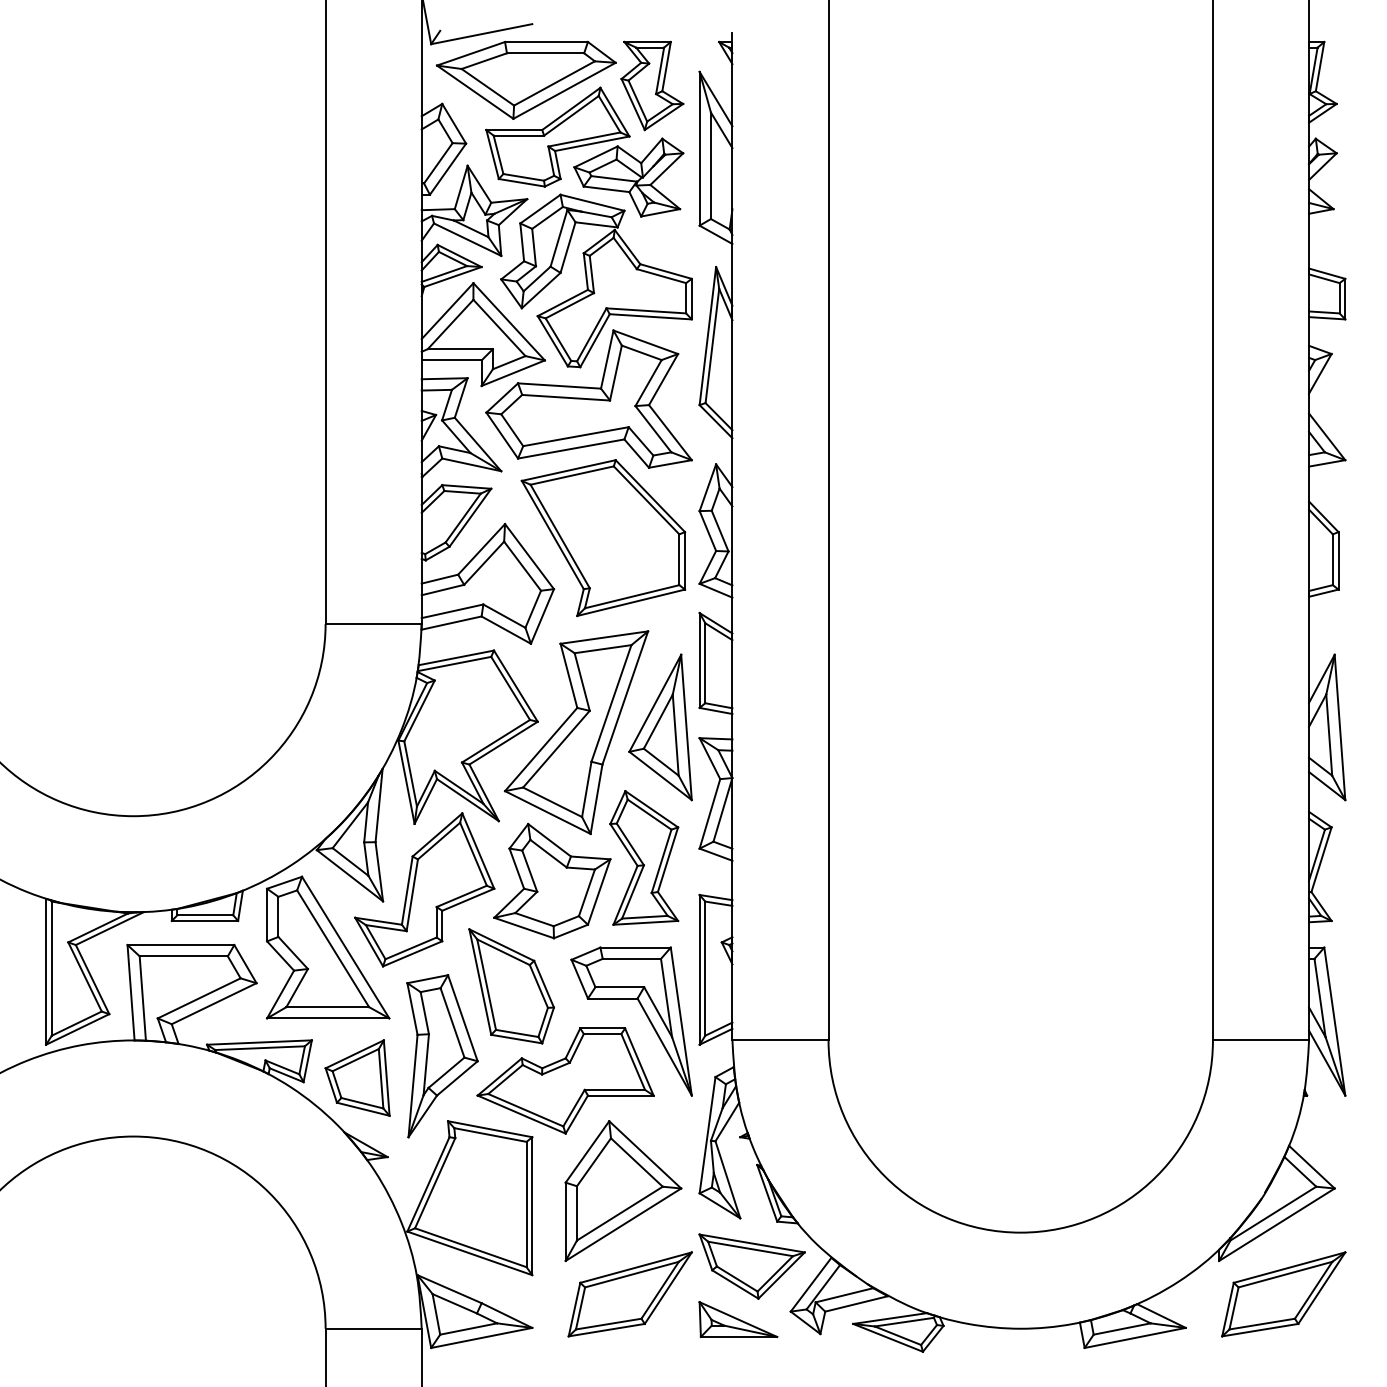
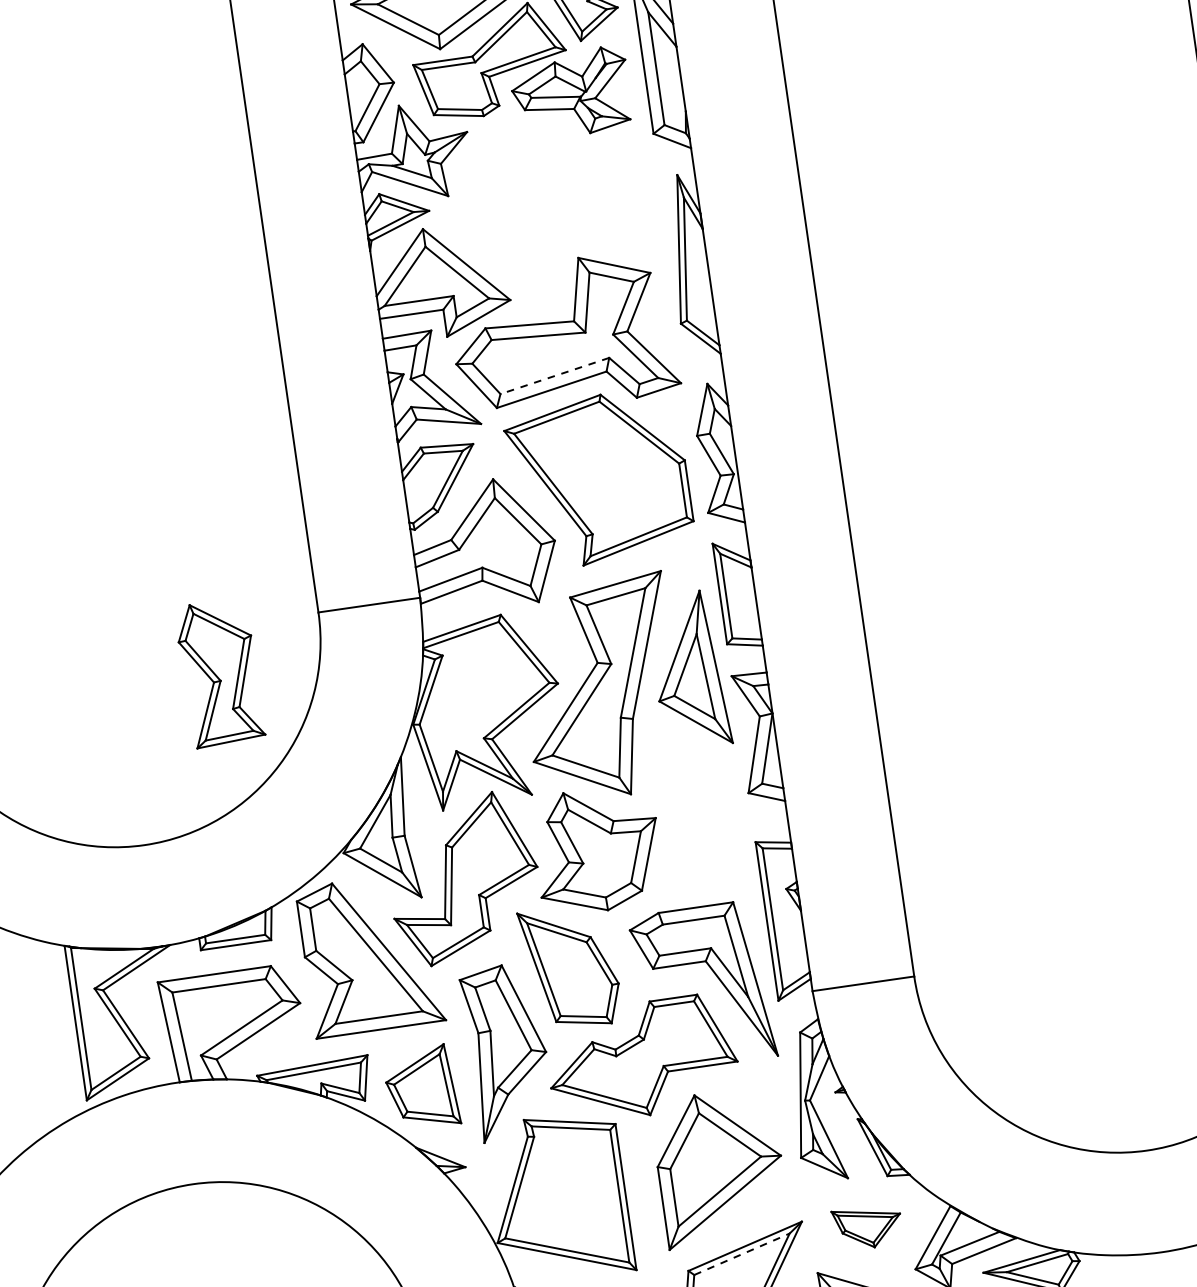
part: (596, 280) -> (552, 207), removed
line: (575, 436) -> (554, 375), solid -> dashed
part: (644, 857) -> (220, 672), moved
part: (751, 1266) -> (867, 1227), size x0.6
line: (631, 1274) -> (741, 1254), solid -> dashed

